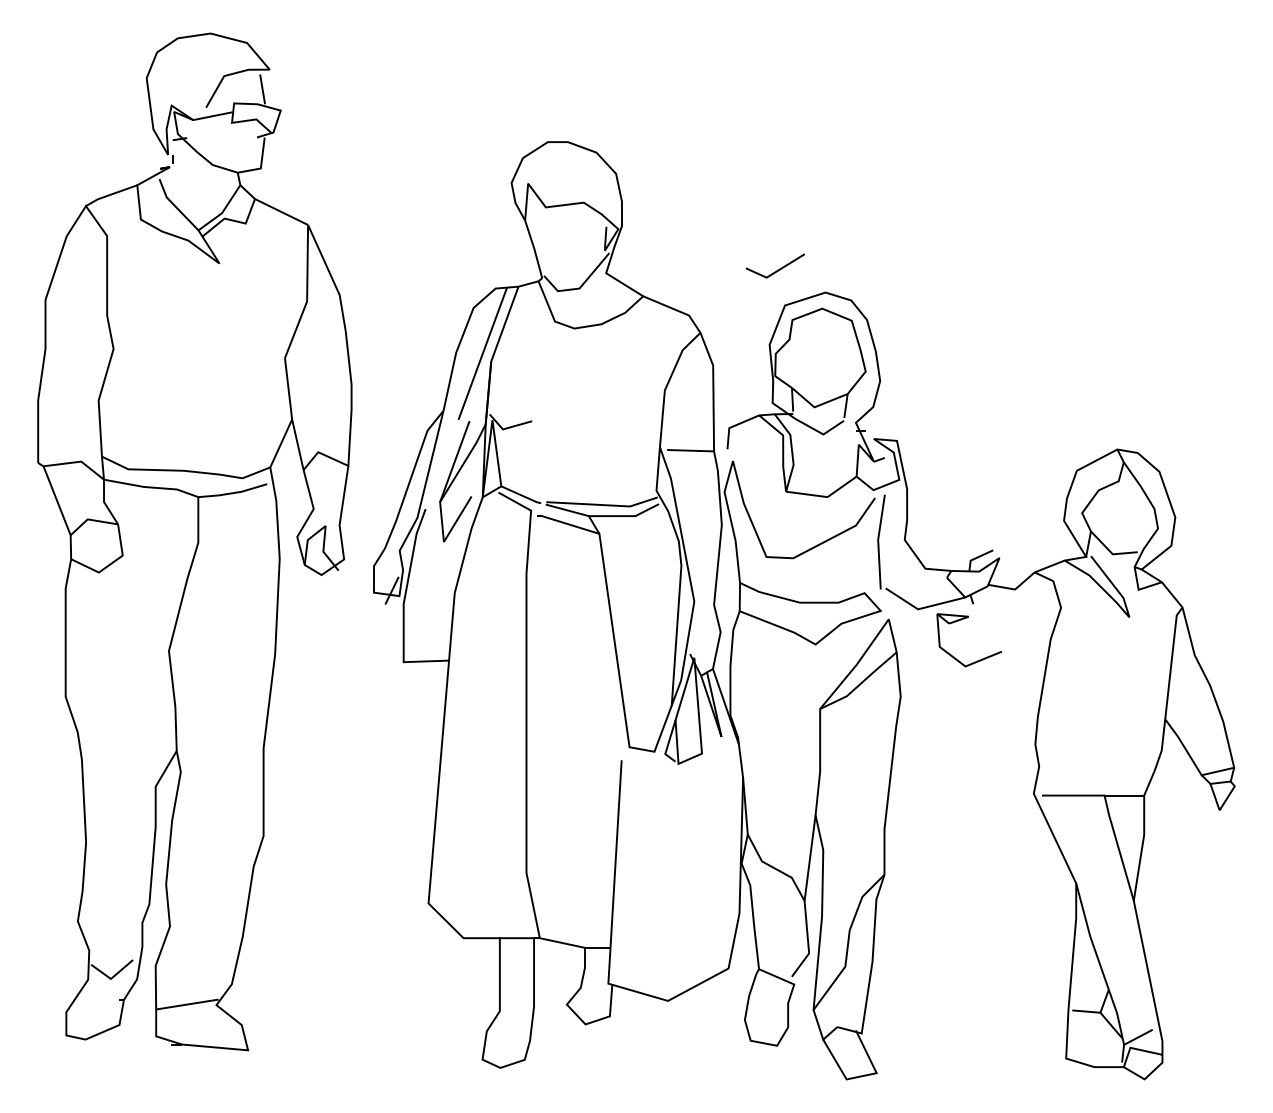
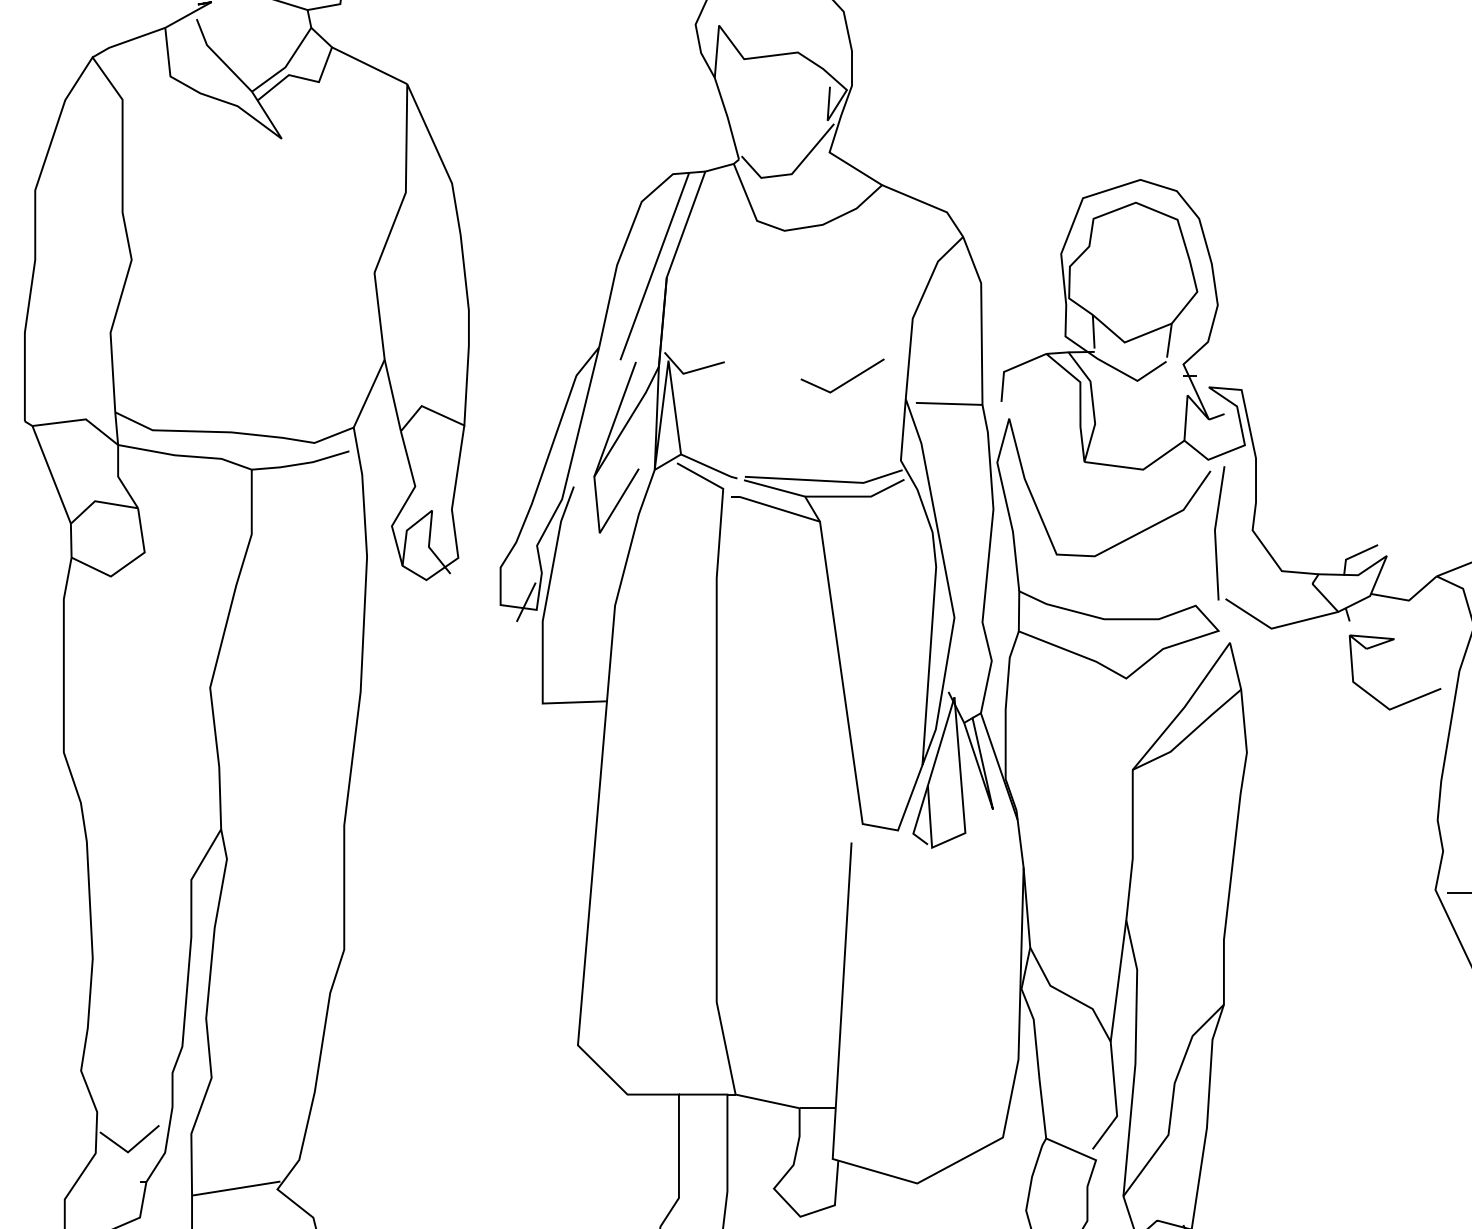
line: (777, 269) -> (845, 380), moved
part: (961, 620) -> (1384, 644), moved

